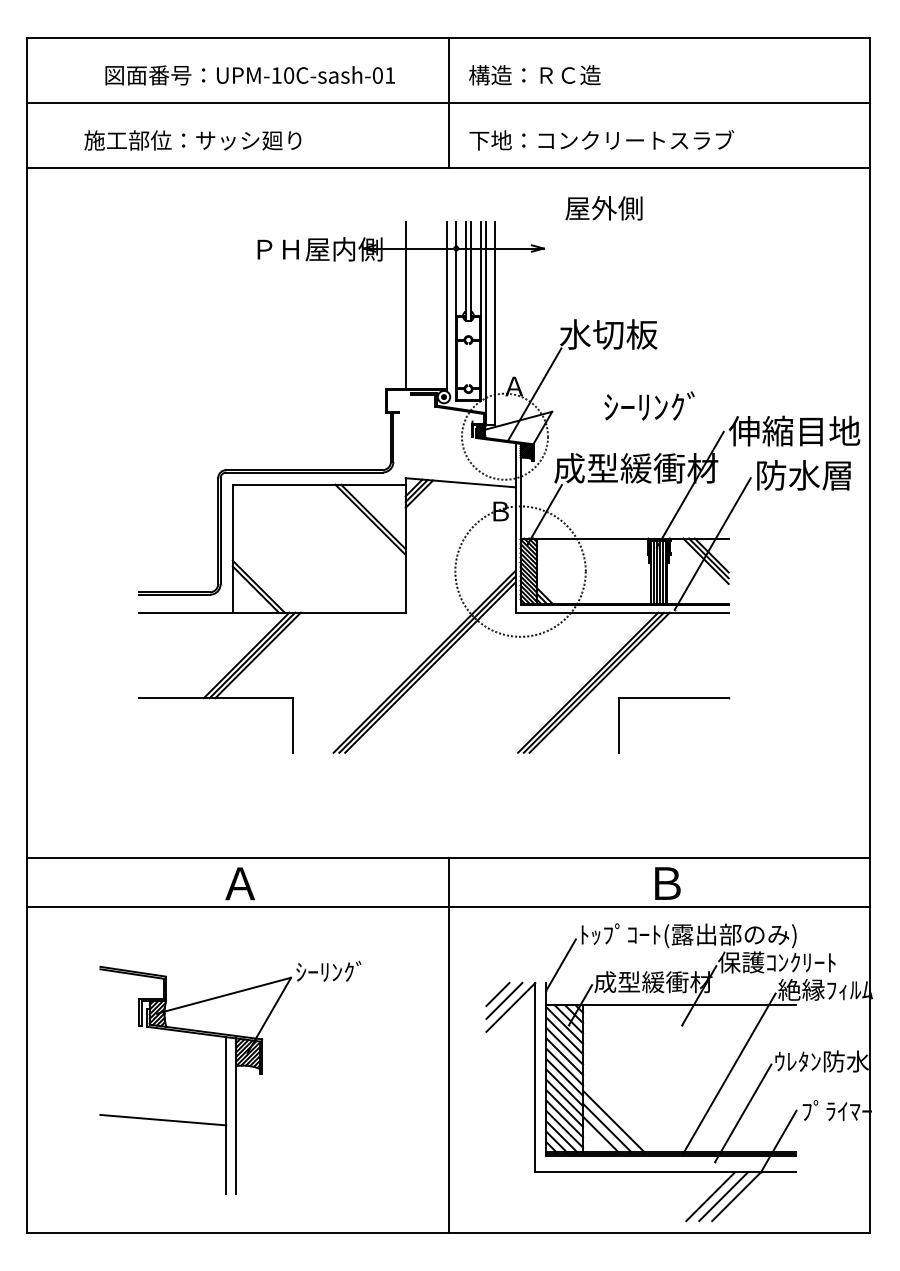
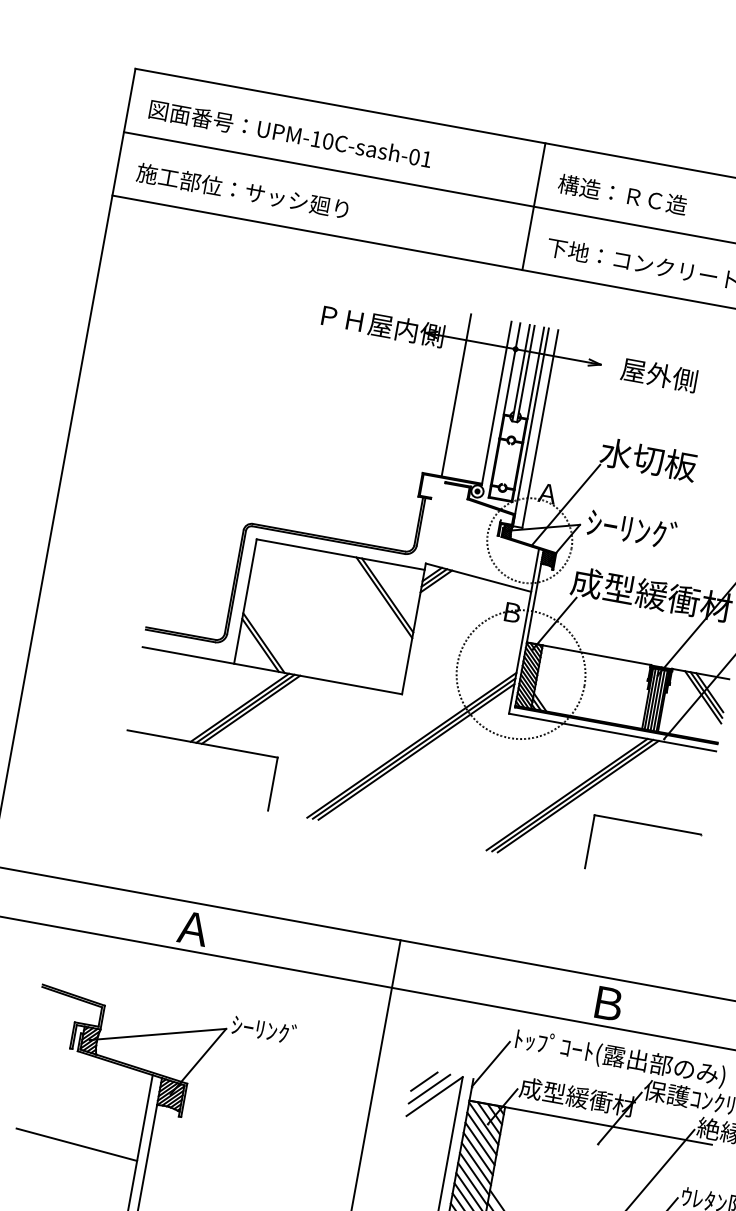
text: (249, 75) -> (289, 134), moved
text: (192, 140) -> (242, 191), moved
text: (603, 208) -> (658, 375), moved
text: (649, 405) -> (631, 527), moved

